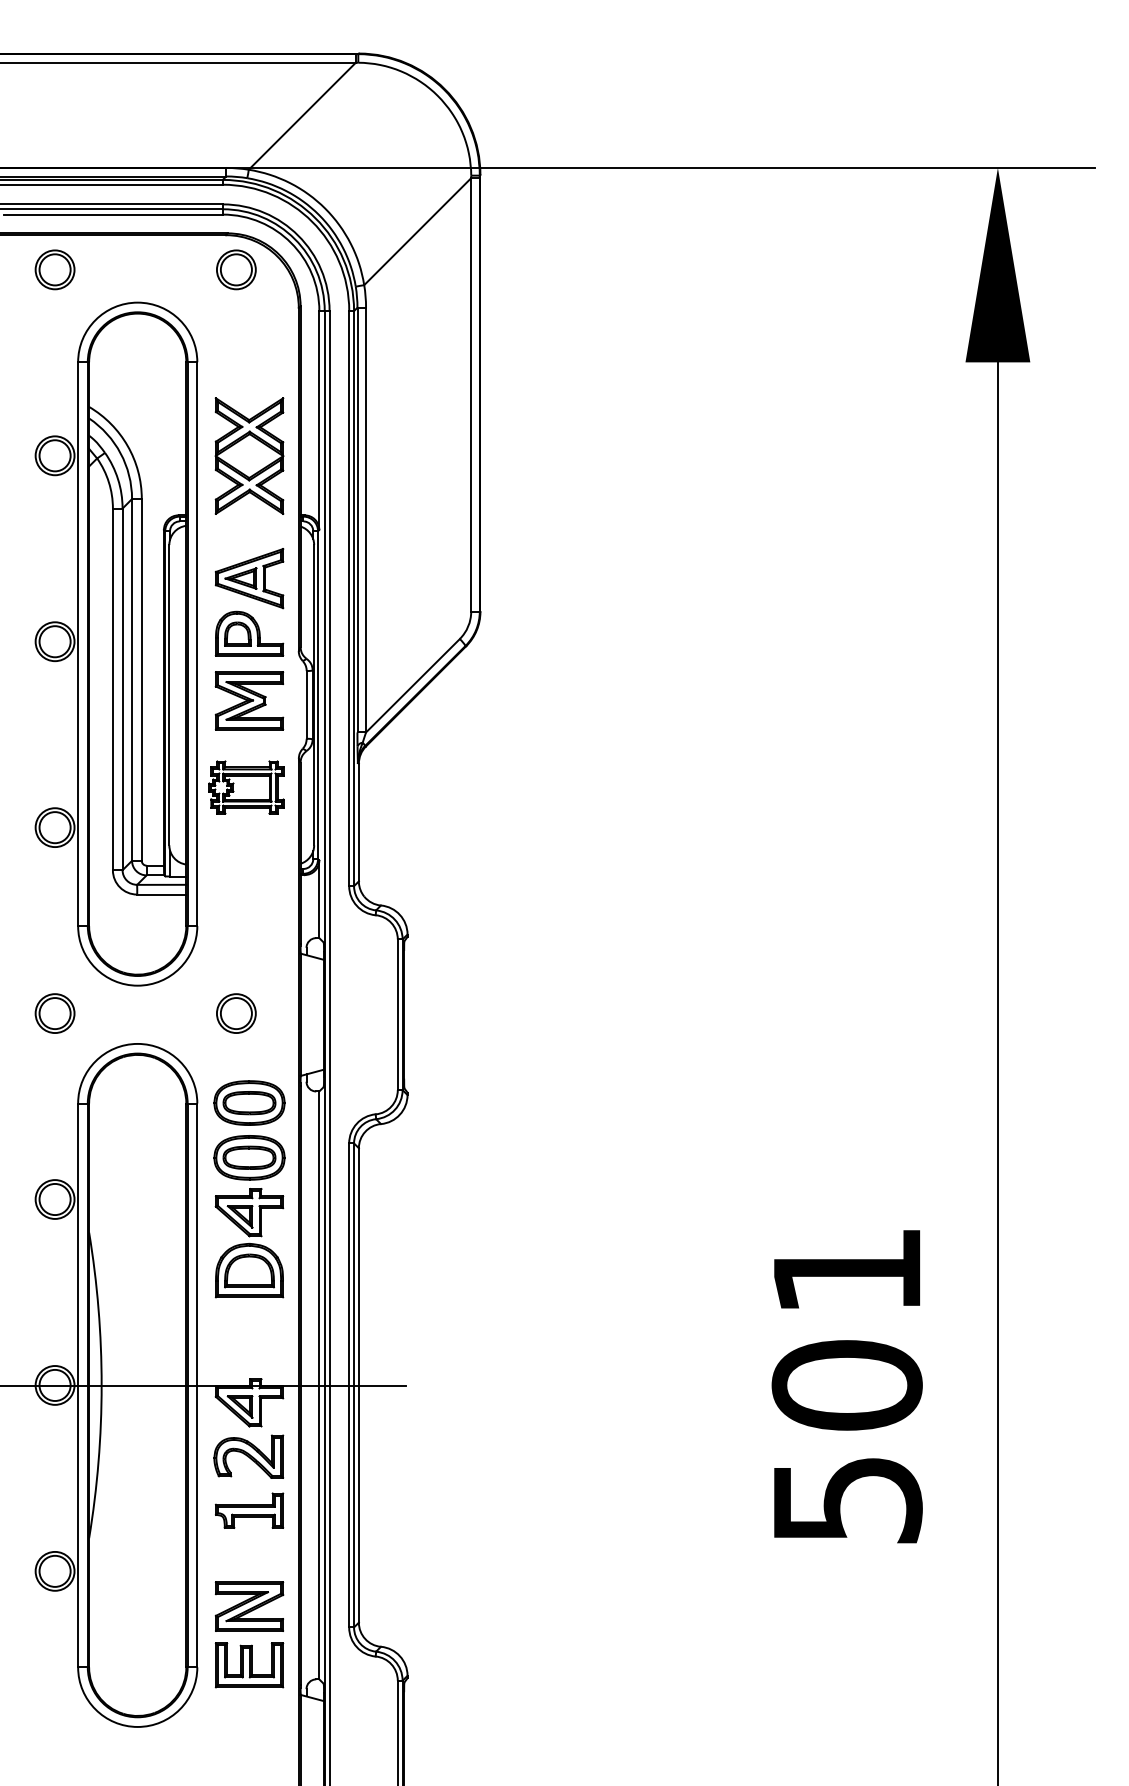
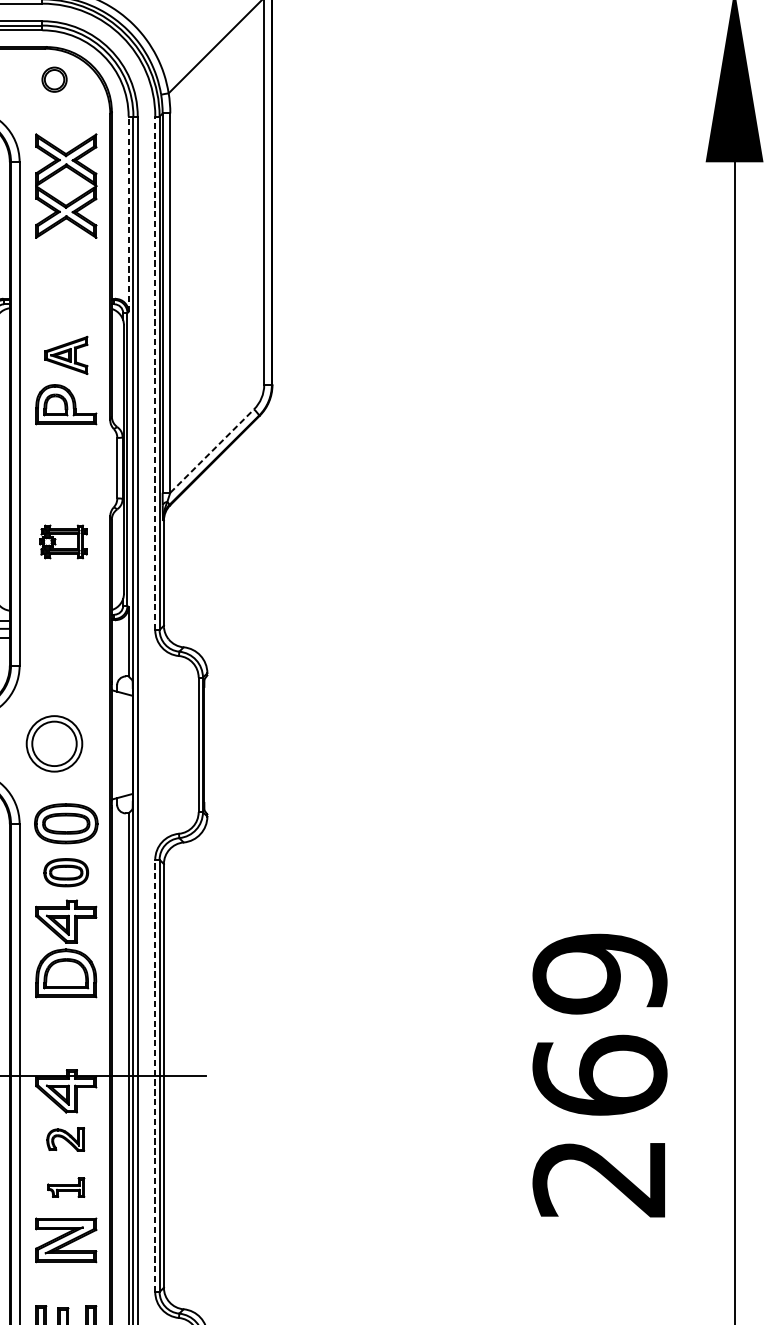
part: (236, 269) -> (54, 79), size x0.7
line: (319, 420) -> (128, 214), solid -> dashed
part: (249, 455) -> (66, 185), moved
part: (249, 578) -> (66, 355), size x0.7
line: (349, 598) -> (155, 373), solid -> dashed
line: (413, 685) -> (212, 450), solid -> dashed
part: (249, 700) -> (66, 464), removed
part: (246, 787) -> (63, 541), size x0.7
part: (236, 1013) -> (54, 743), size x1.6
part: (249, 1157) -> (66, 872), size x0.7
line: (349, 1384) -> (155, 1075), solid -> dashed
text: (846, 1384) -> (599, 1075), 501 -> 269
part: (248, 1456) -> (65, 1139), size x0.6
part: (249, 1510) -> (66, 1187), size x0.6
part: (249, 1606) -> (66, 1240), moved

